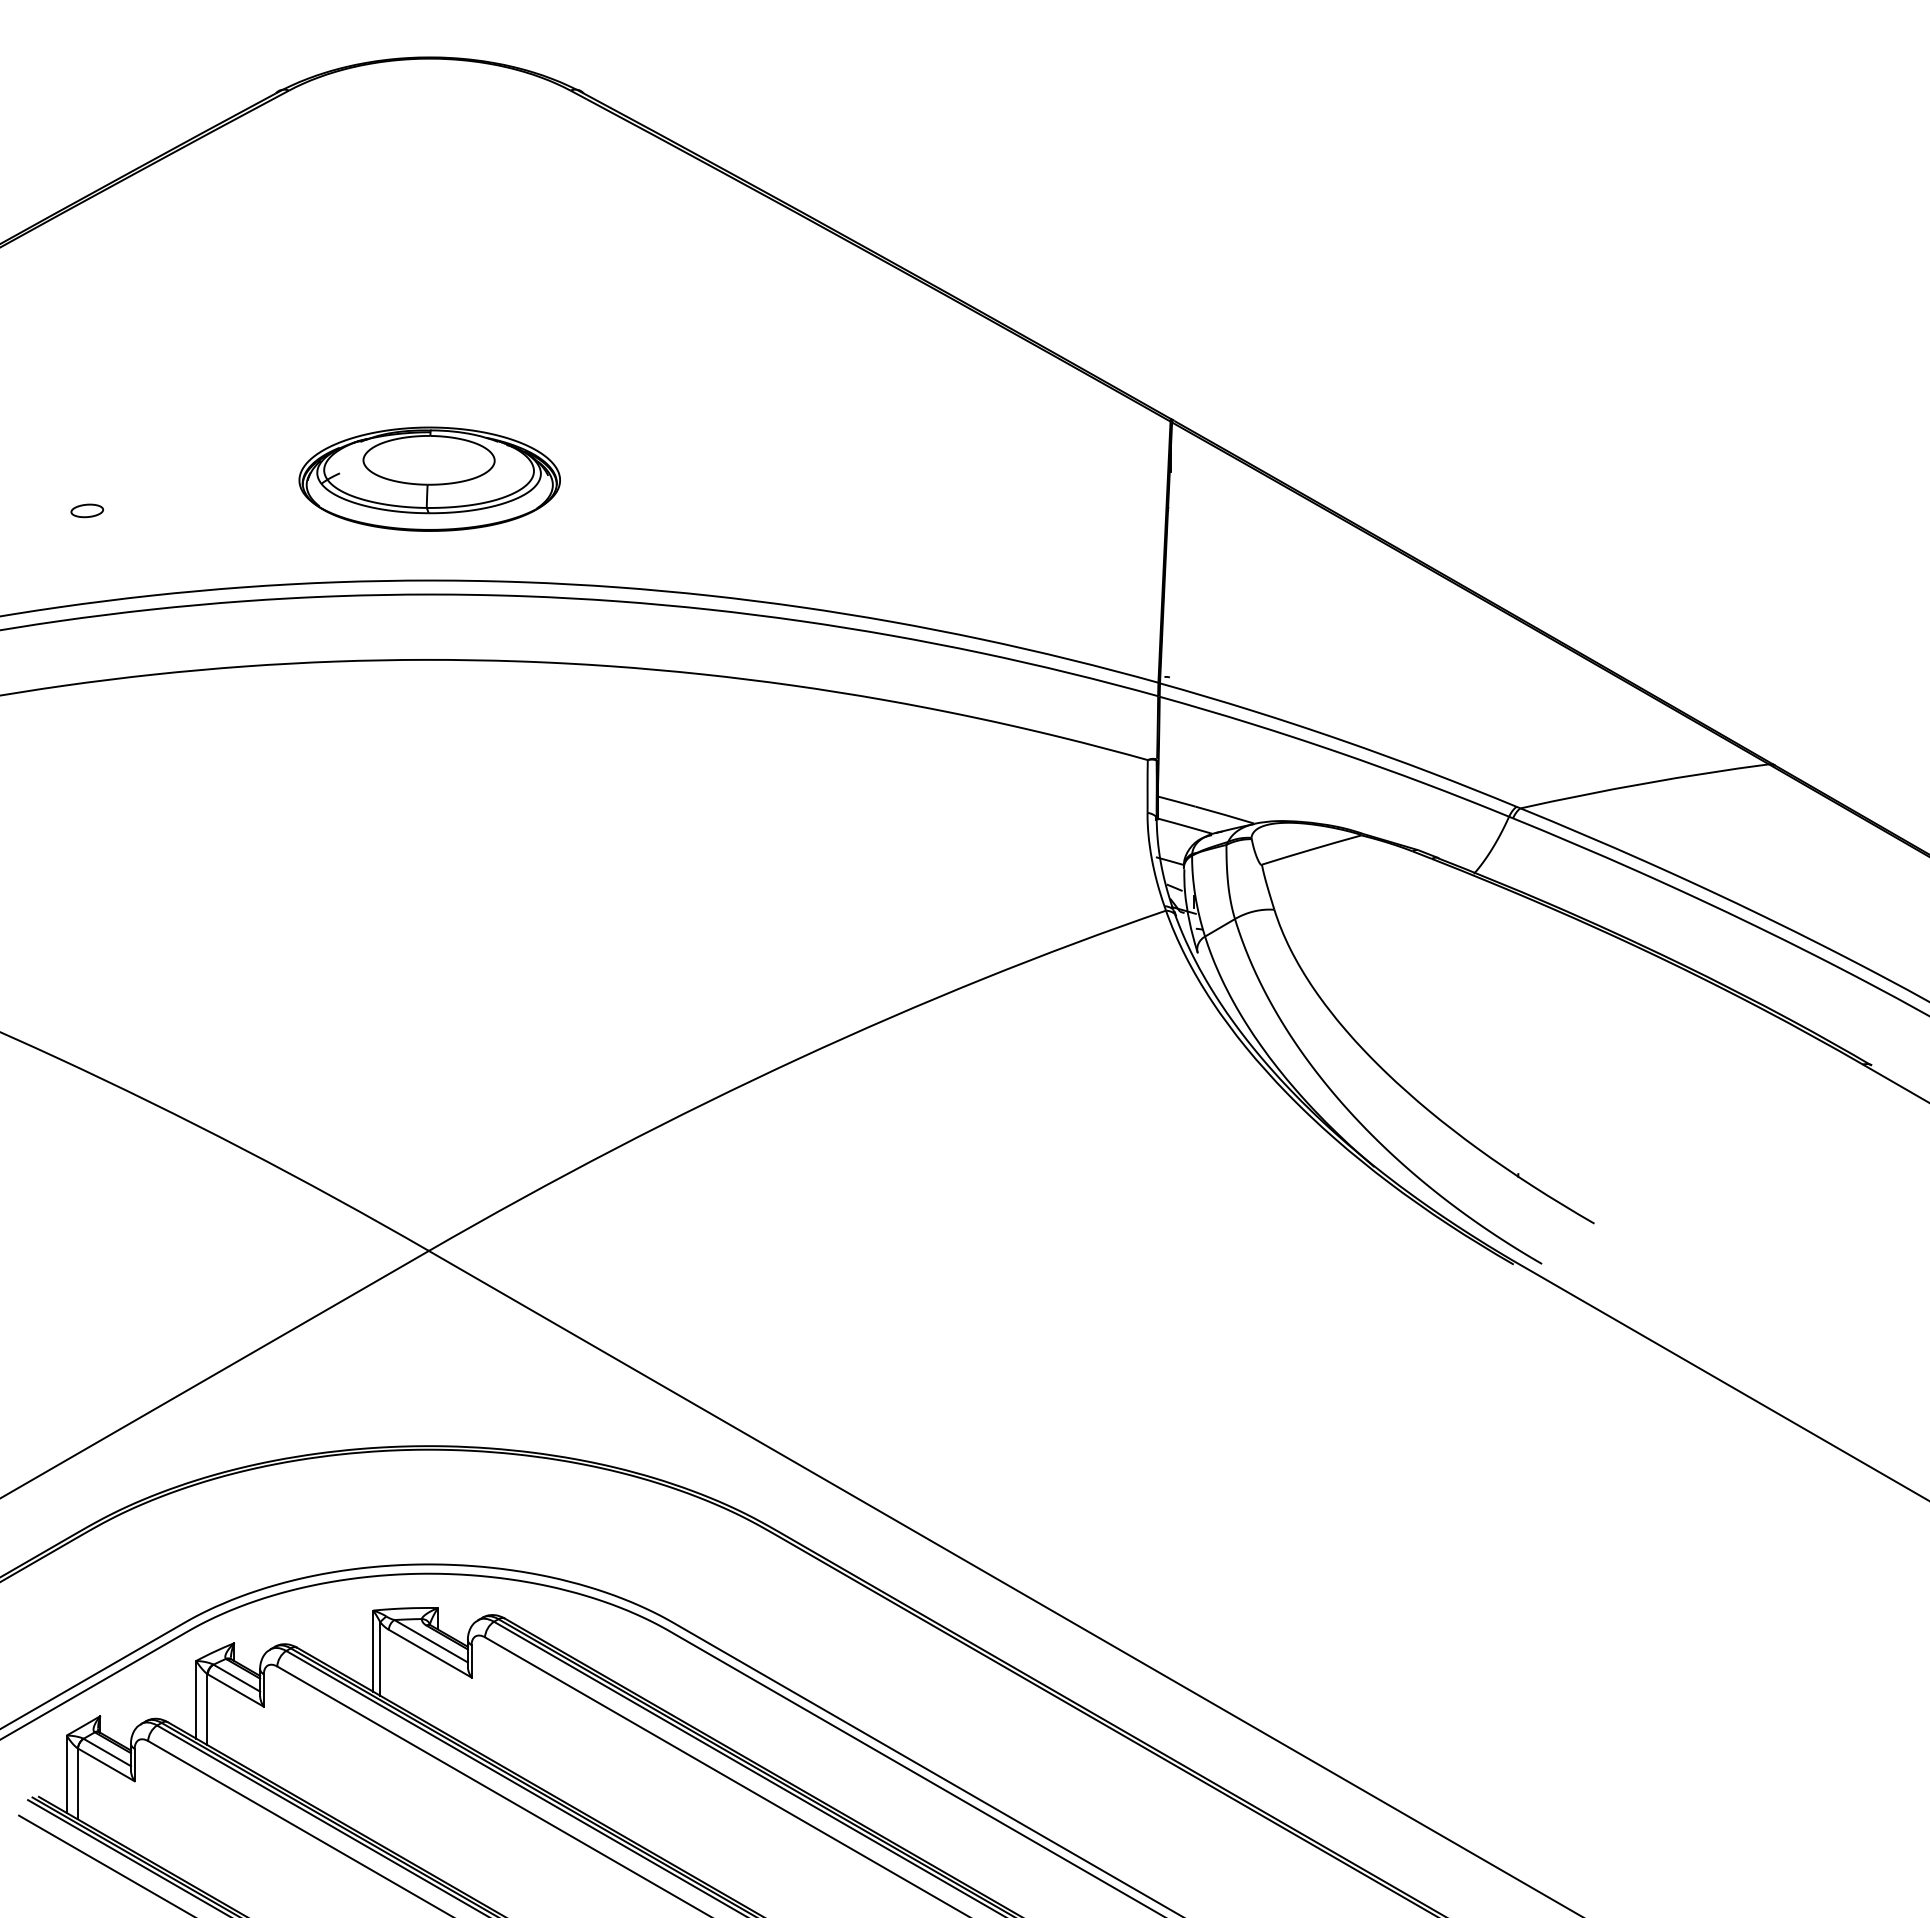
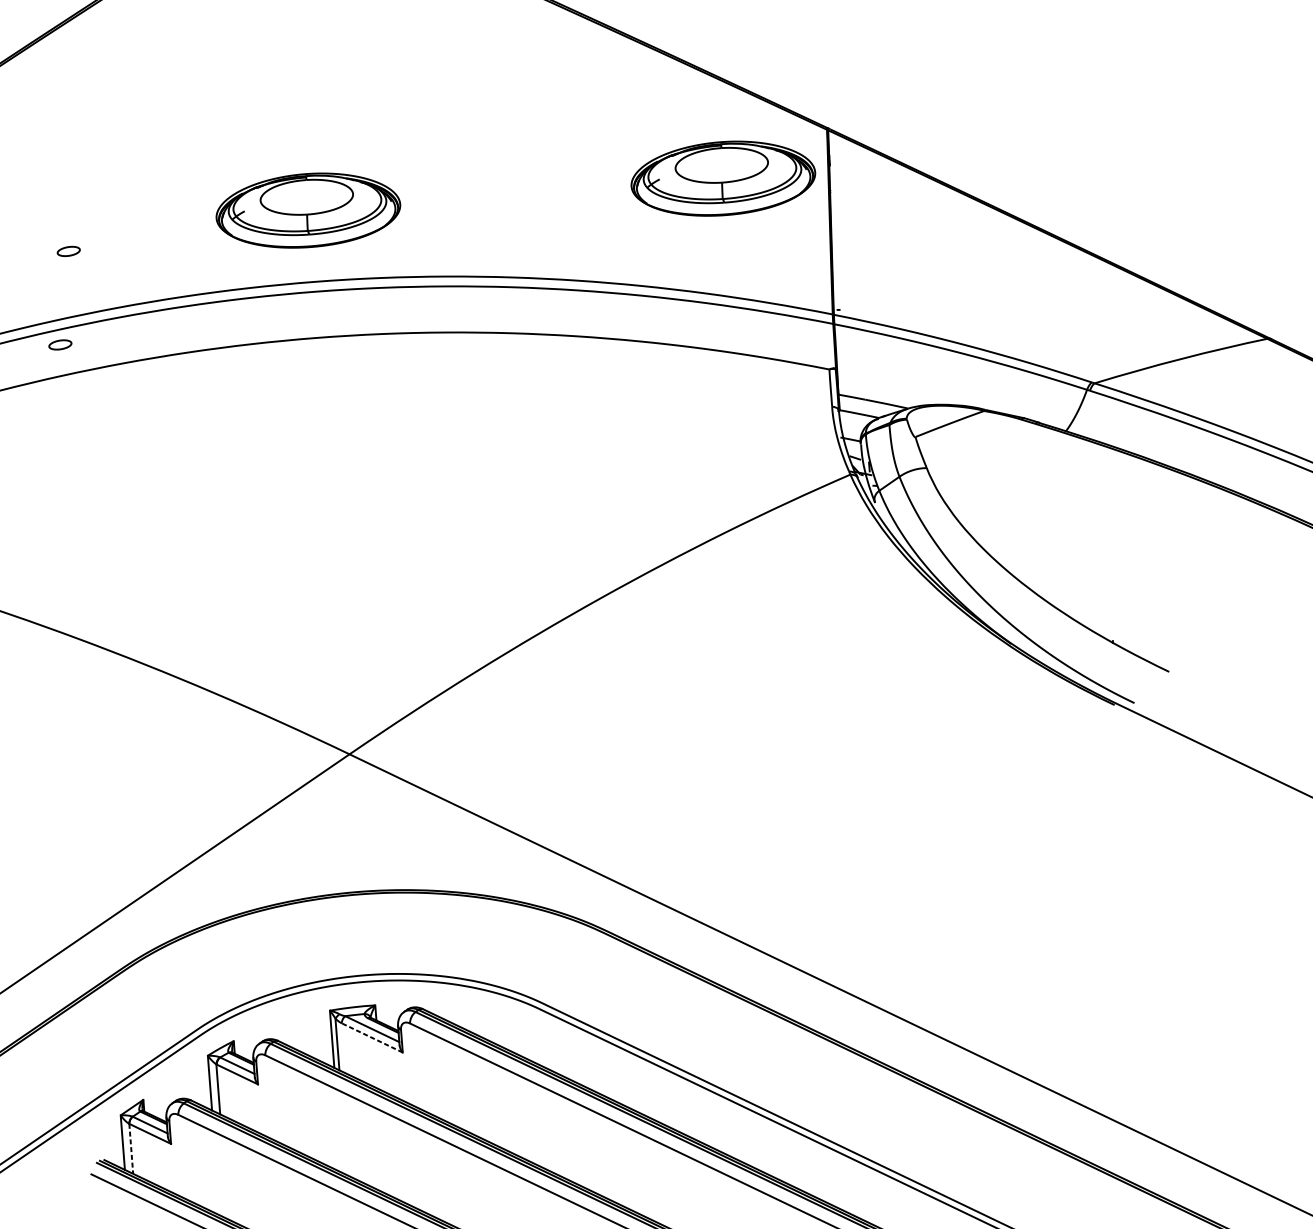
part: (1018, 478) -> (723, 178), added
part: (64, 641) -> (59, 344), added
line: (430, 1653) -> (372, 1037), solid -> dashed
line: (78, 1784) -> (131, 1149), solid -> dashed

